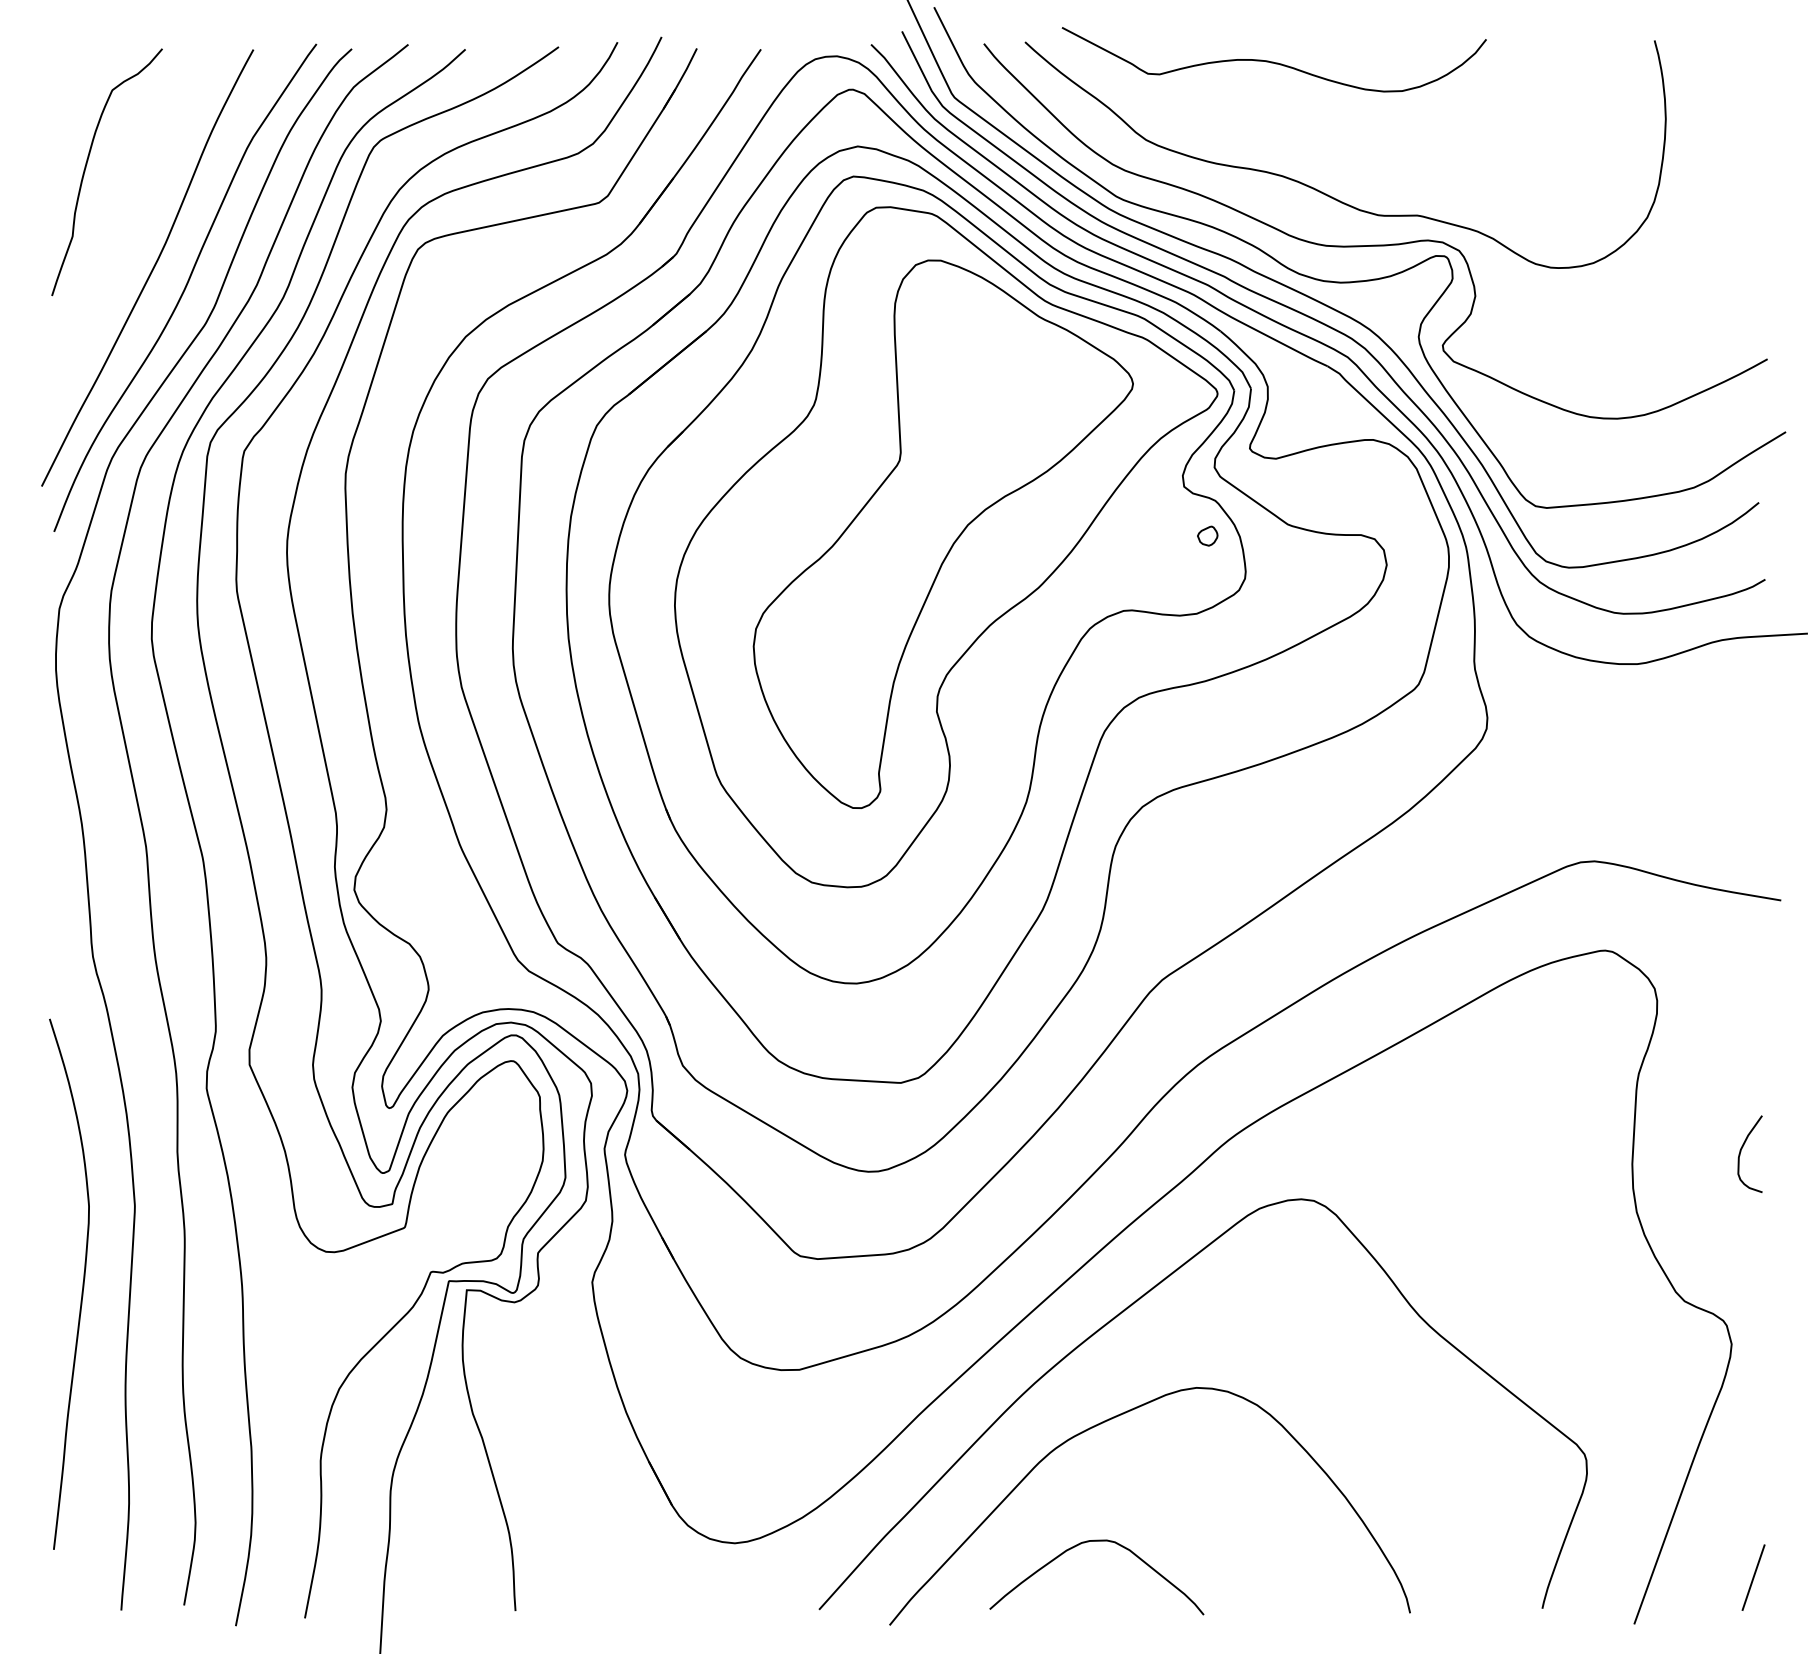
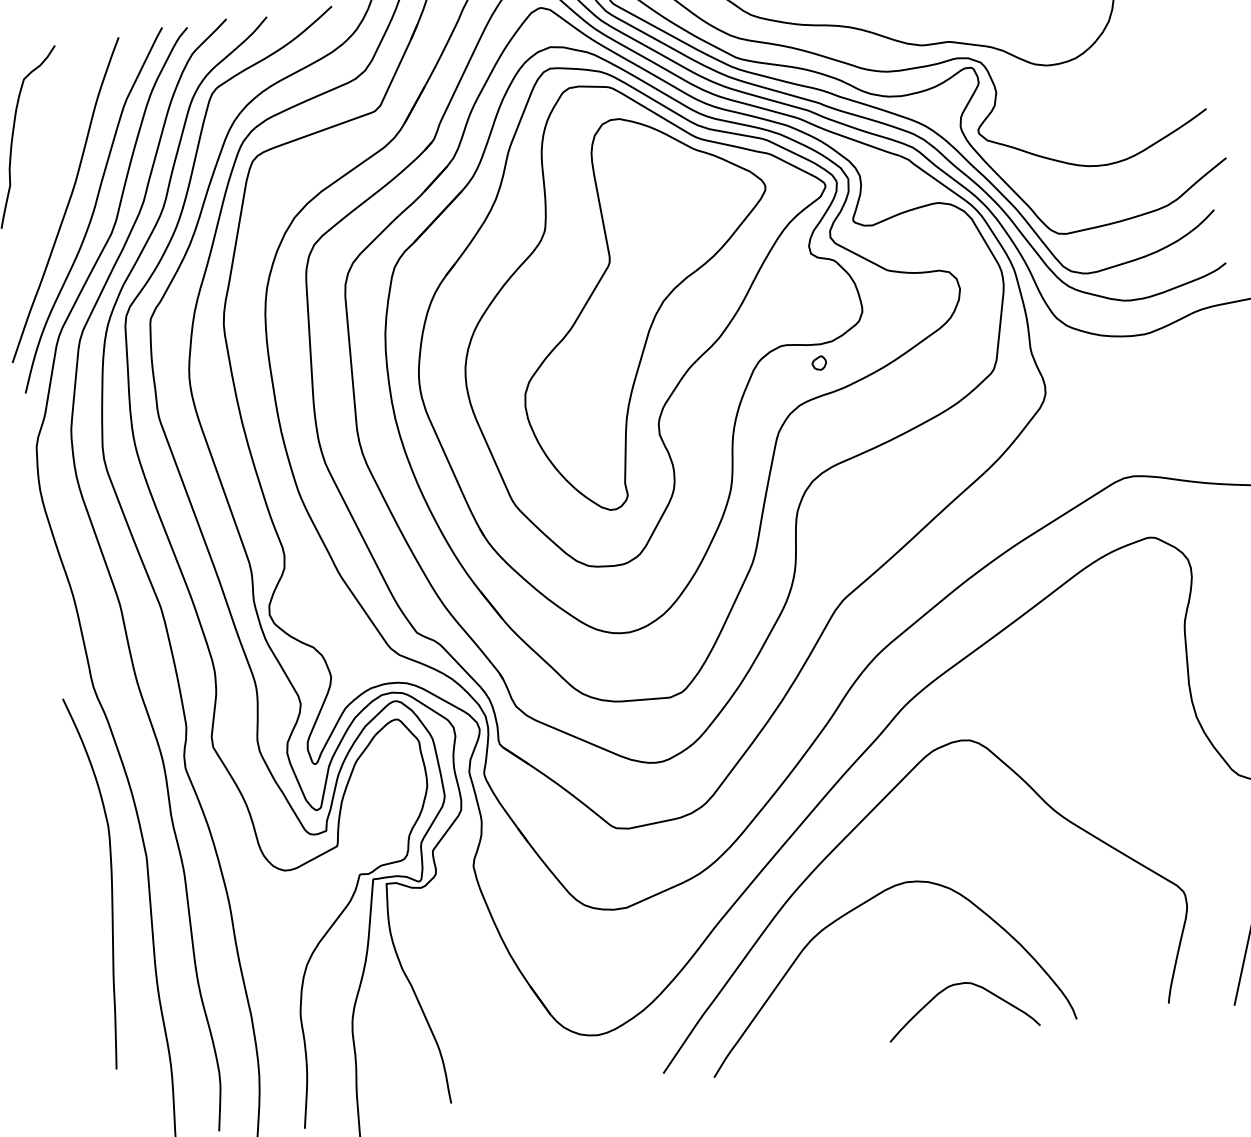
part: (1207, 535) -> (819, 362), moved
curve: (82, 1283) -> (111, 880), moved
curve: (1088, 1542) -> (952, 986), moved

